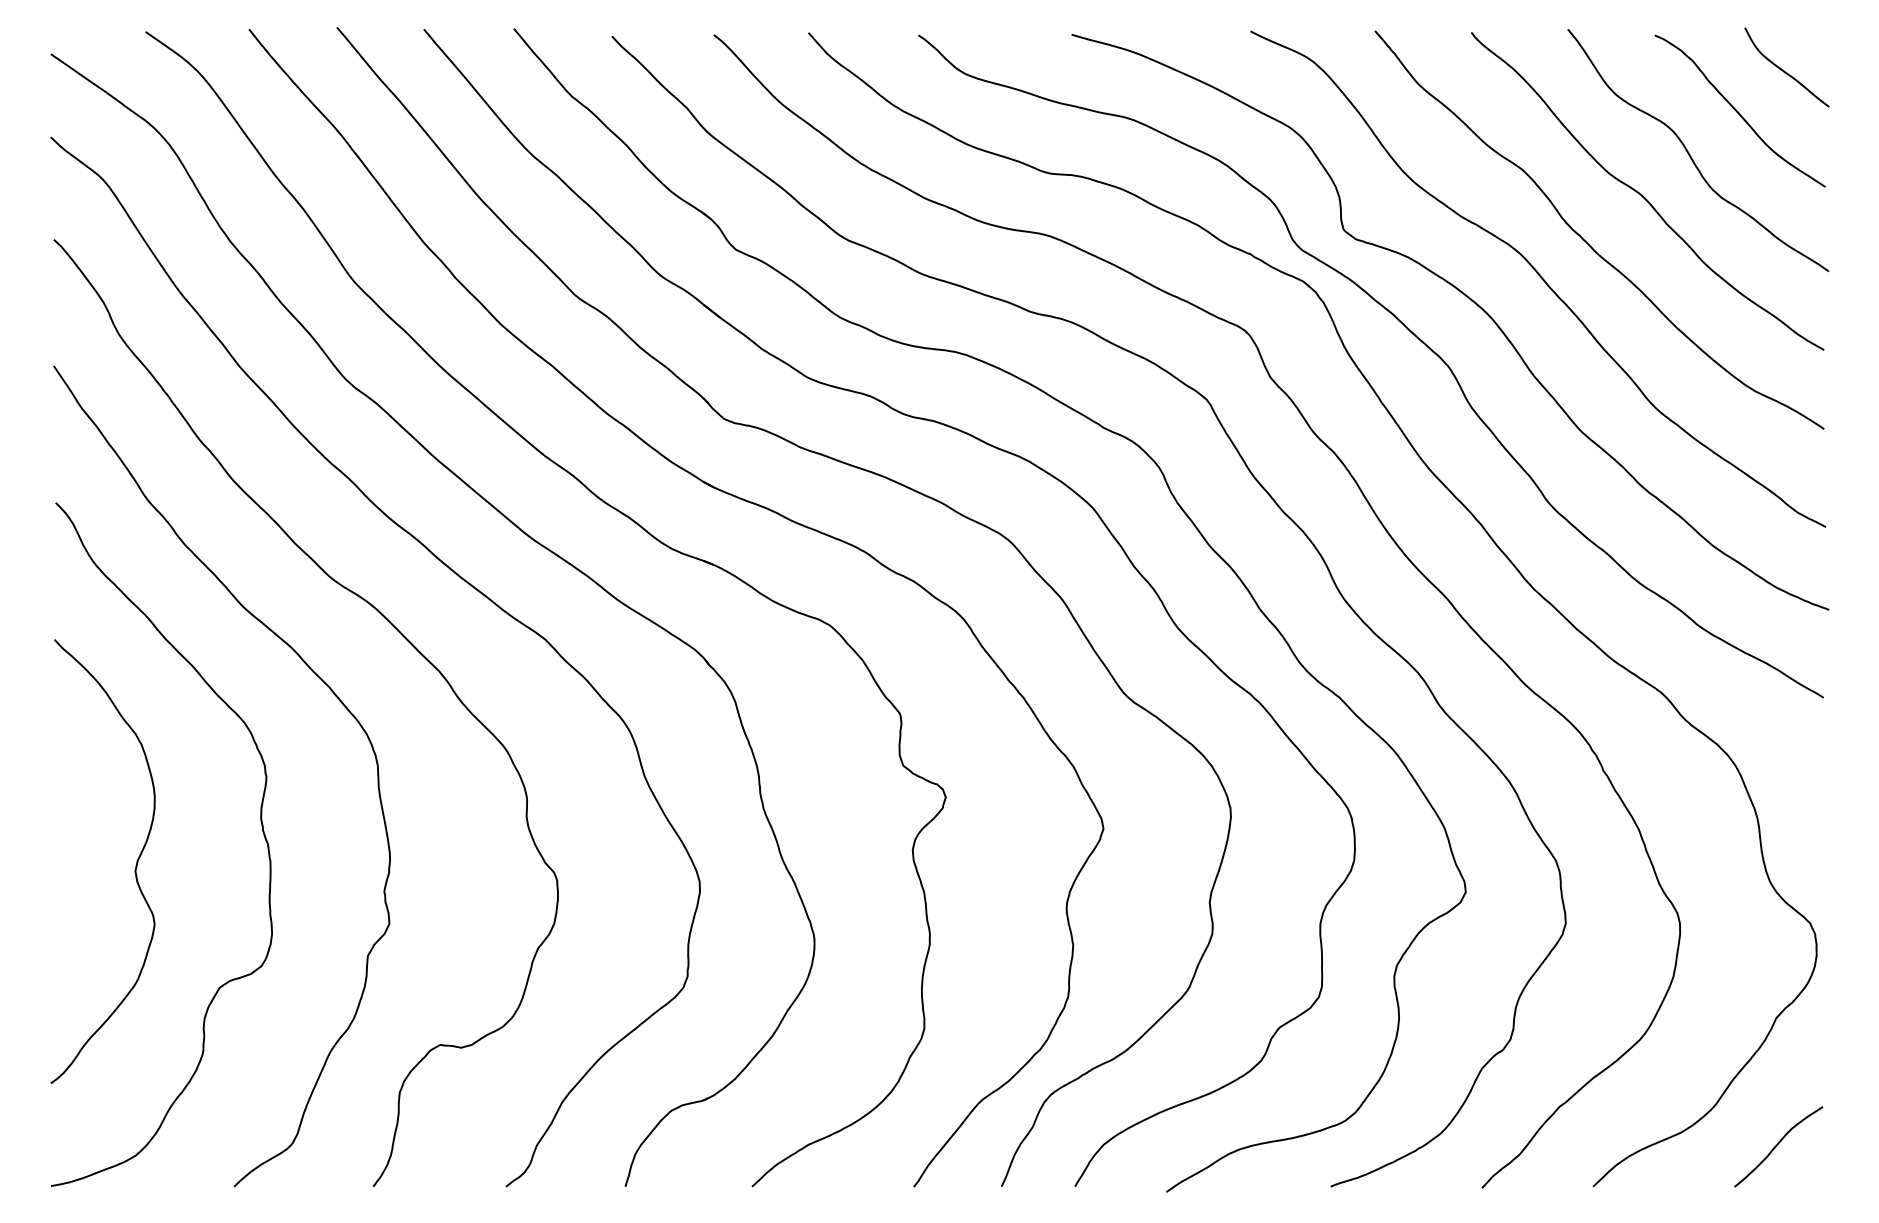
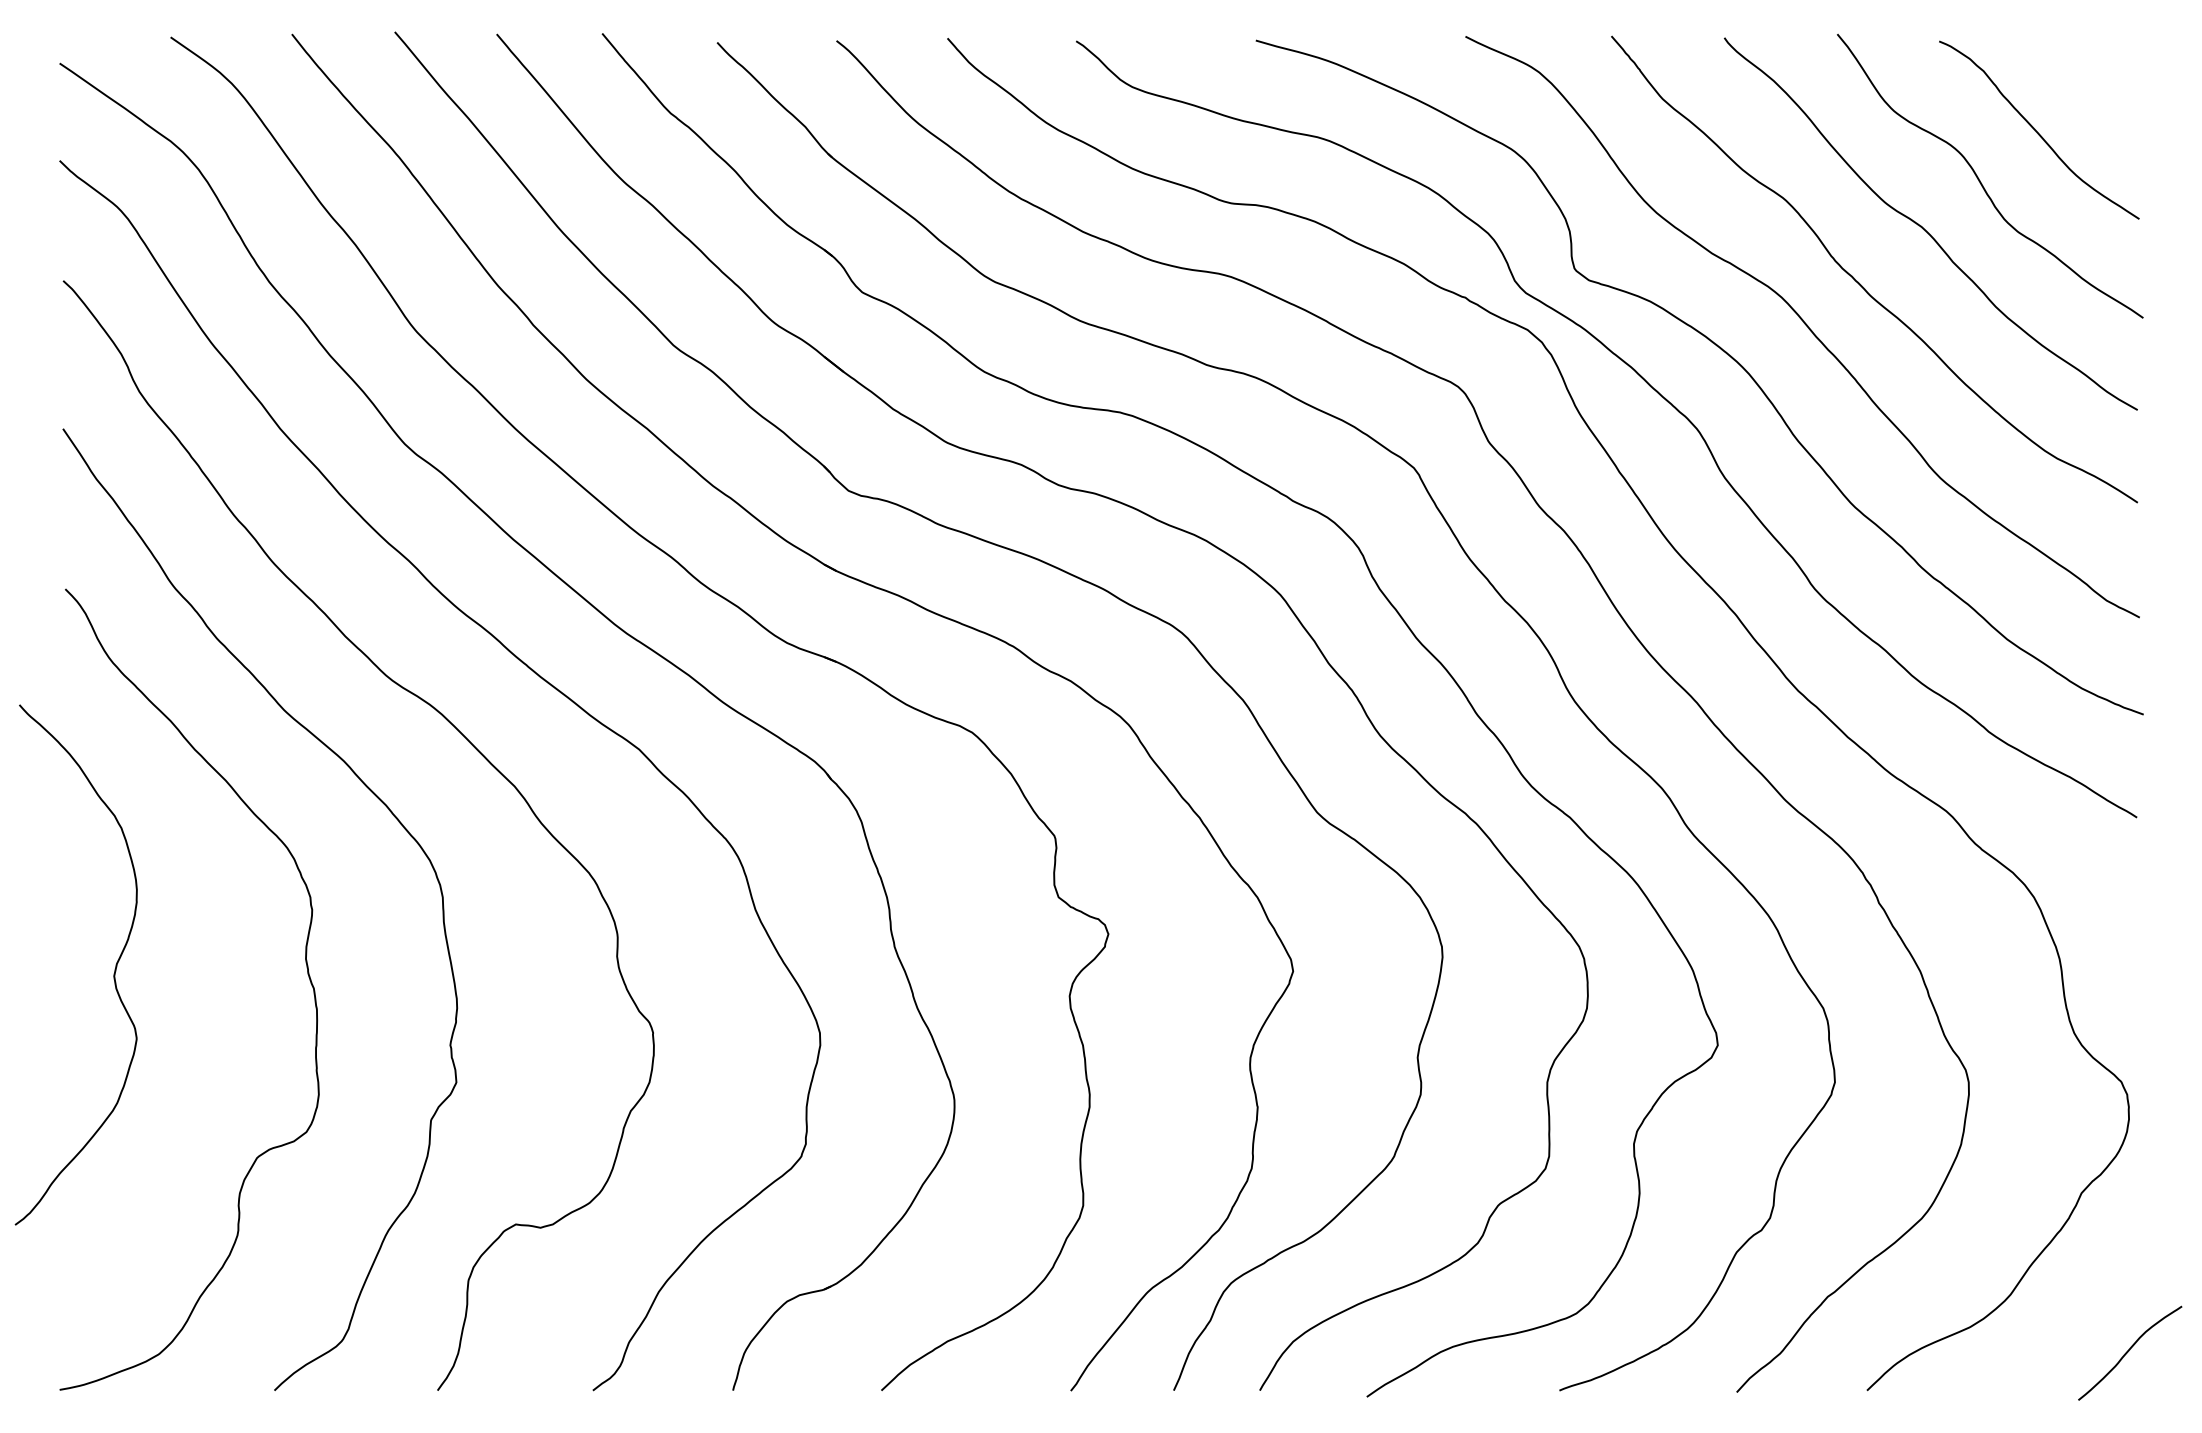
curve: (1783, 69) -> (2090, 81), removed
curve: (134, 869) -> (113, 974), moved
curve: (1777, 1145) -> (2128, 1351), moved

